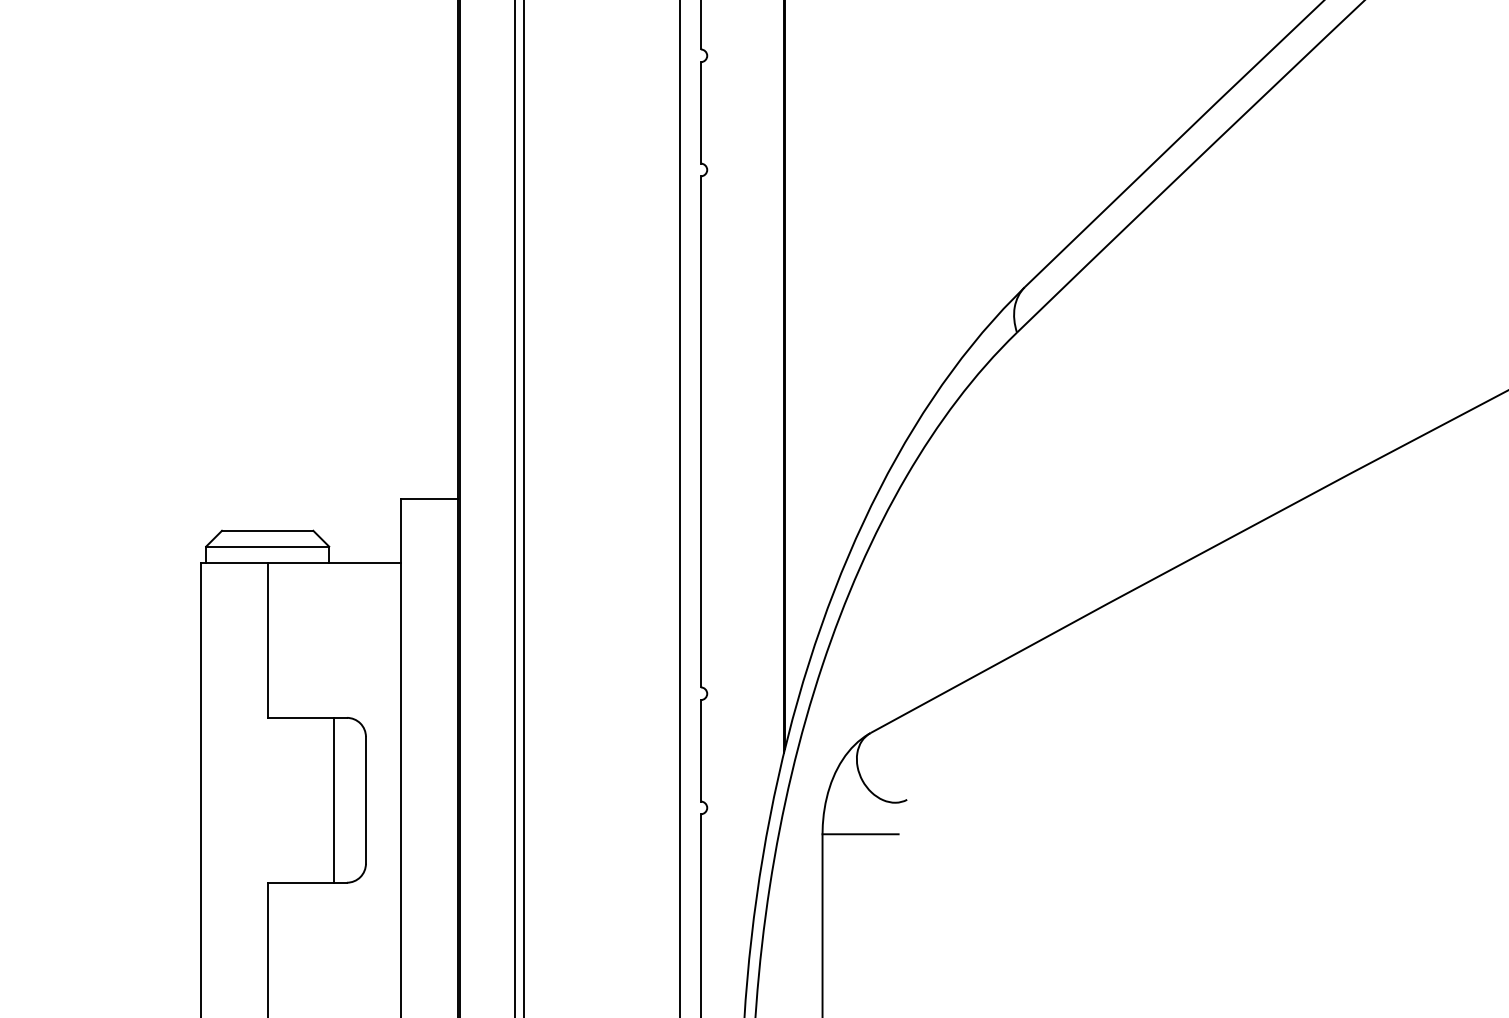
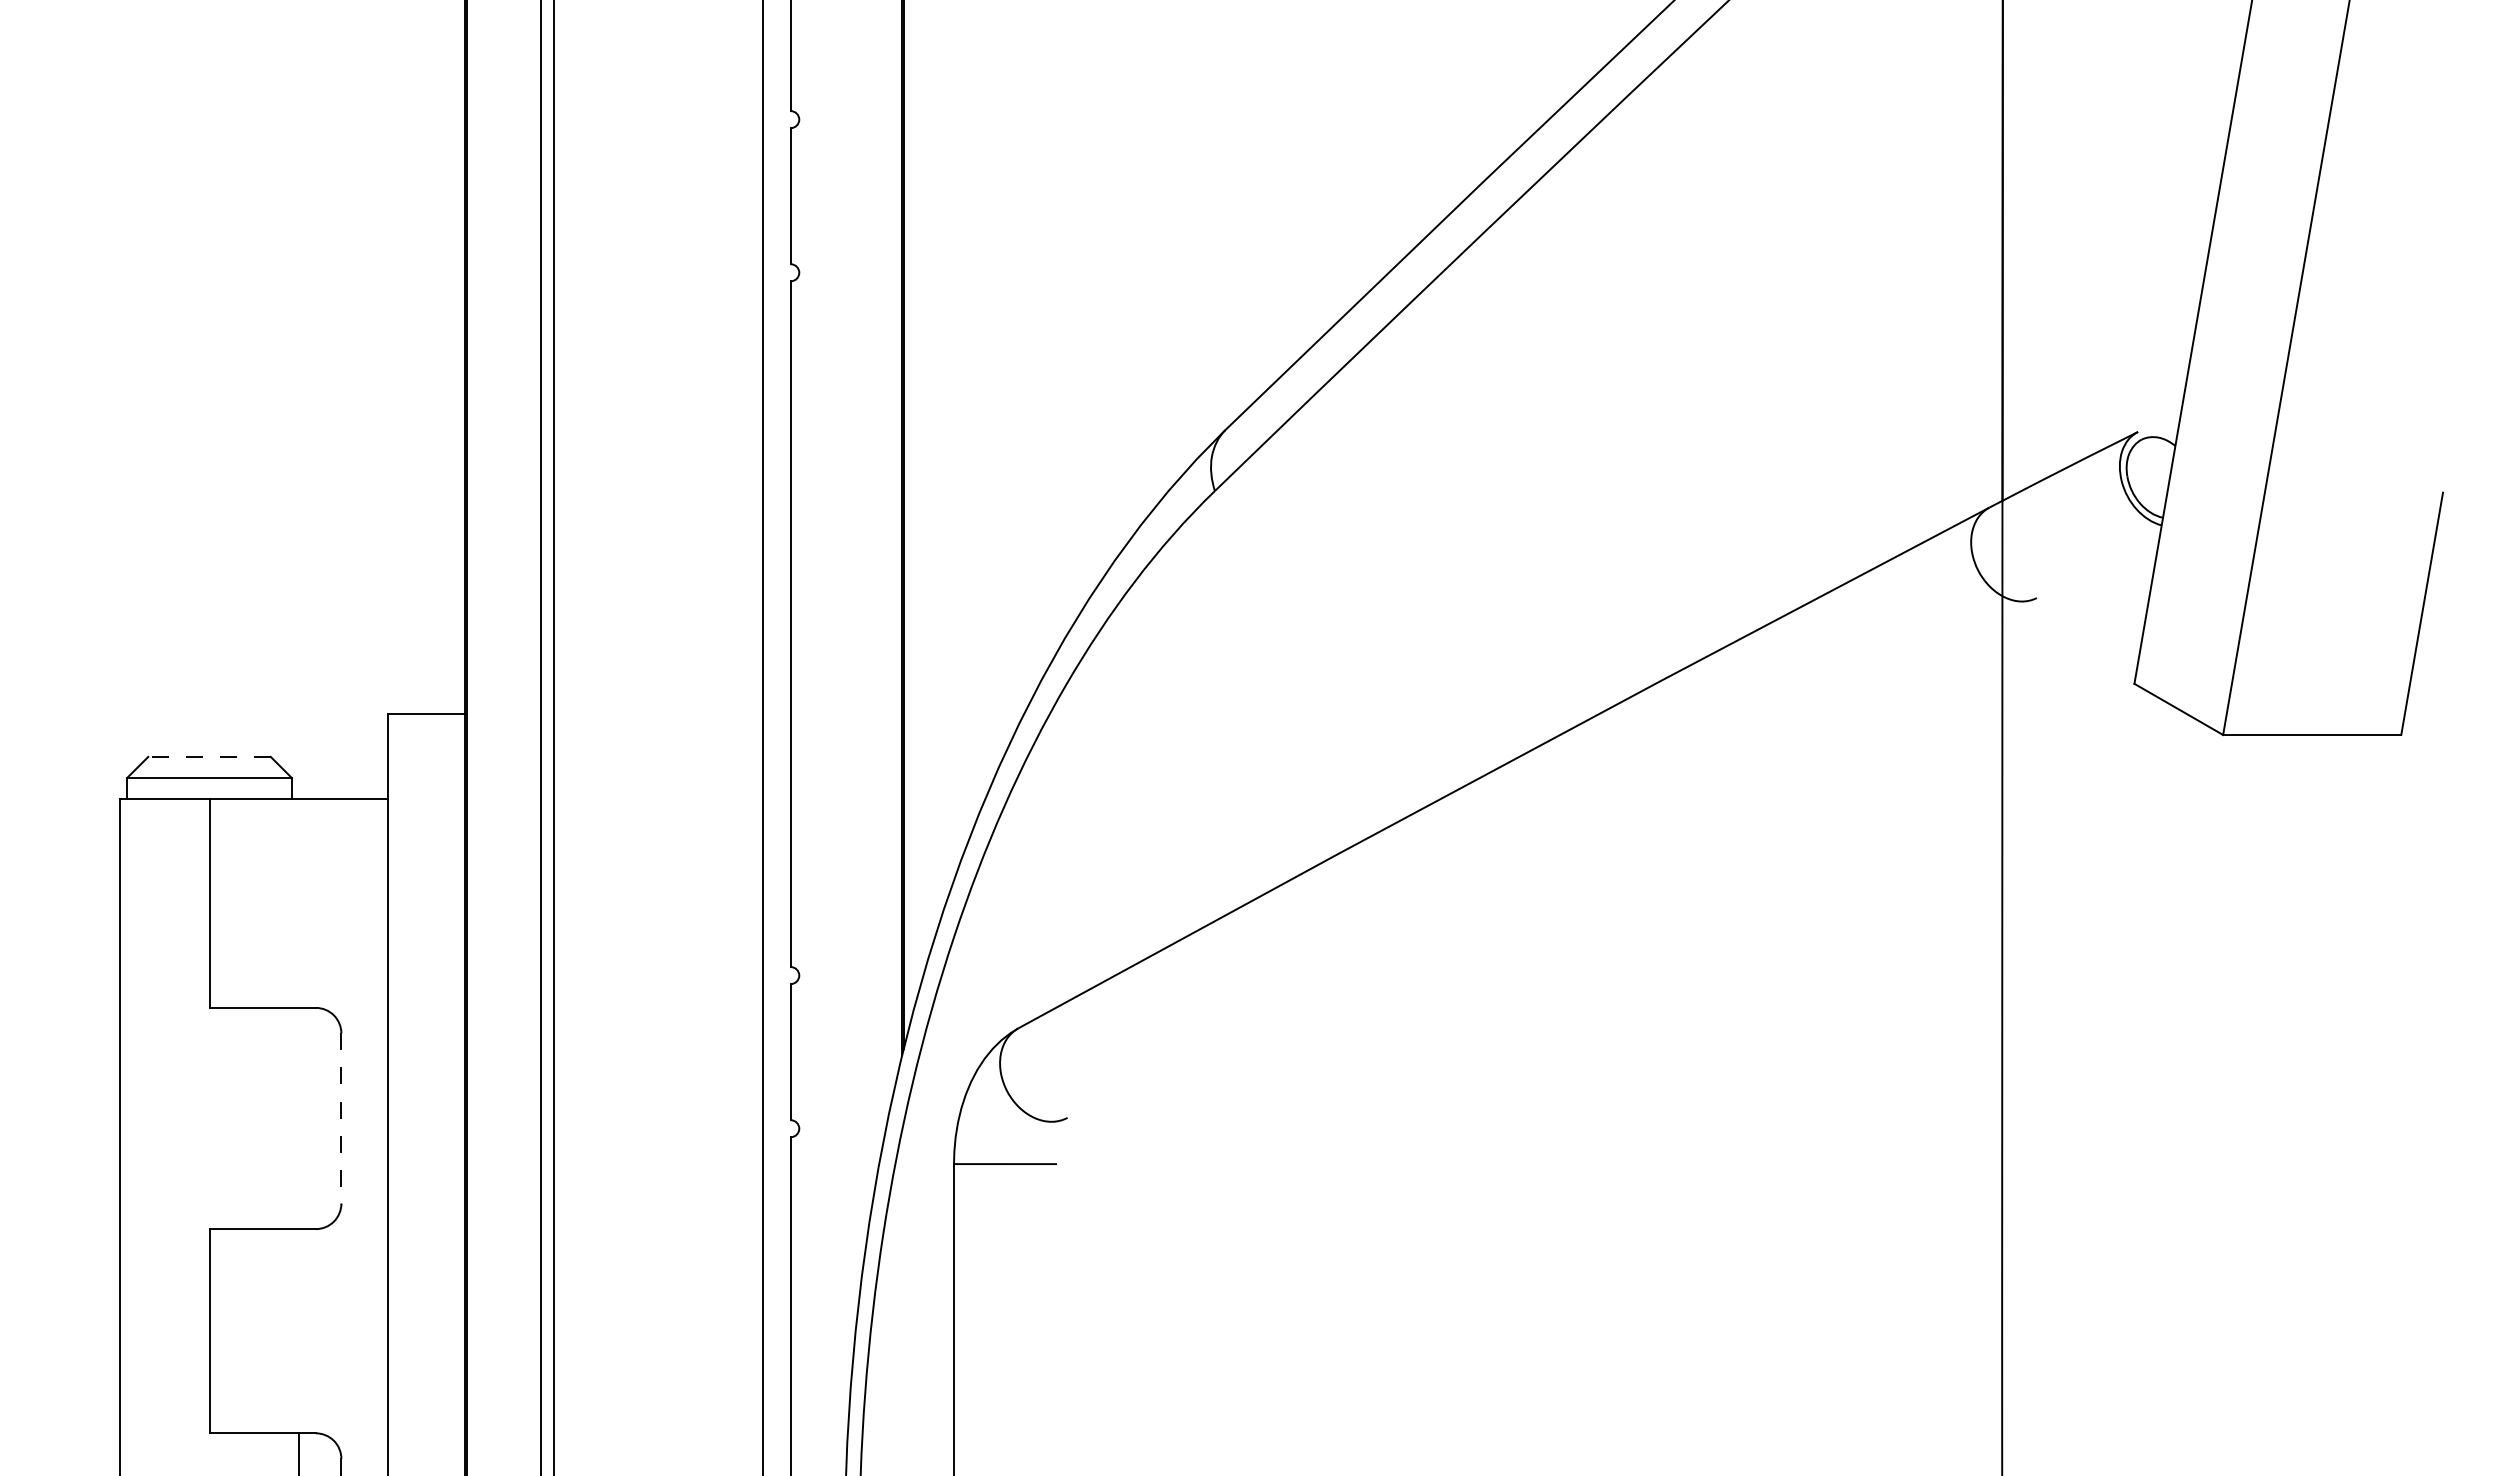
line: (267, 530) -> (209, 756), solid -> dashed
line: (333, 800) -> (298, 1118), removed
line: (366, 801) -> (341, 1119), solid -> dashed

